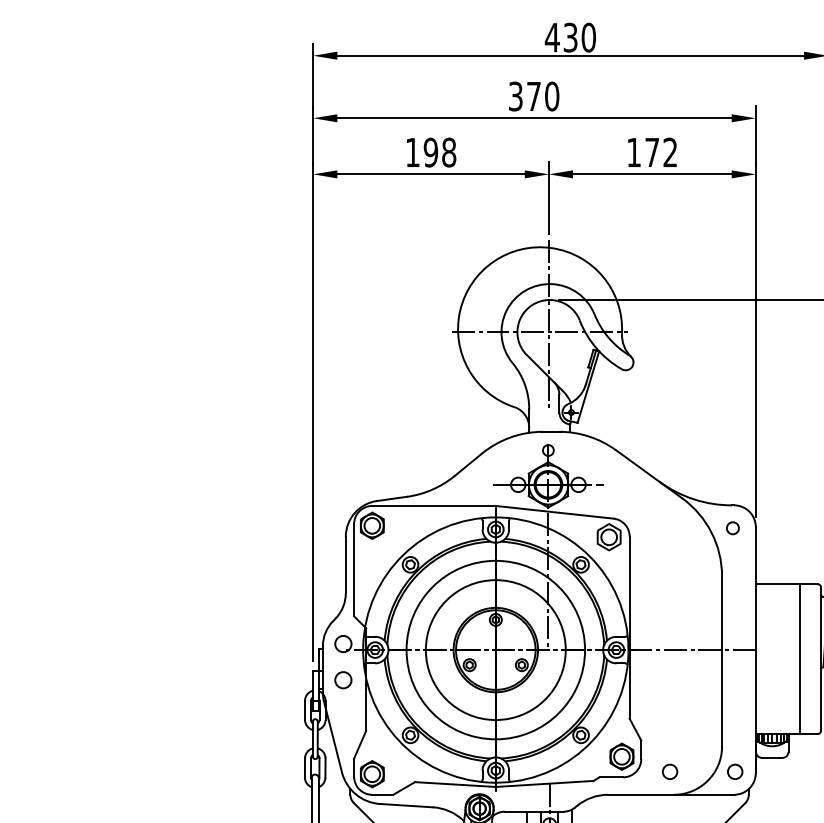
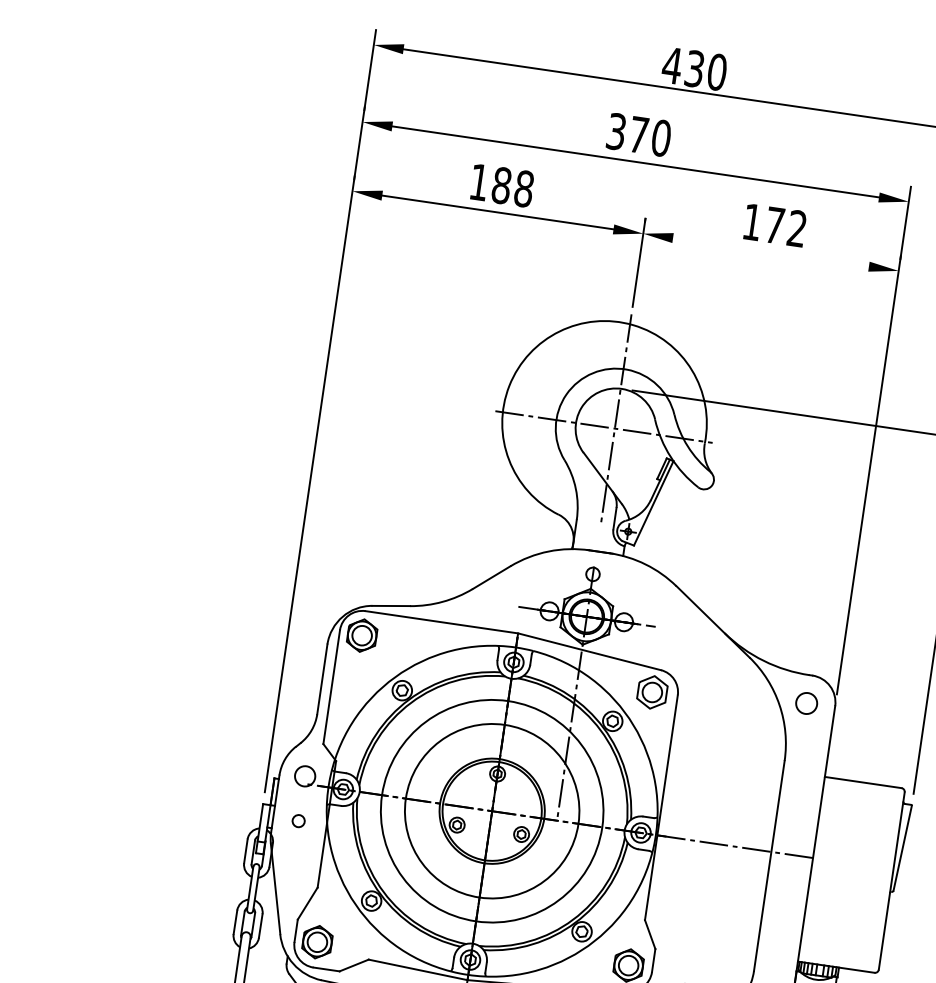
text: (430, 152) -> (501, 185), 198 -> 188
line: (652, 174) -> (771, 252), removed
circle: (732, 528) -> (806, 703), size x1.4
line: (800, 659) -> (866, 877), removed
circle: (343, 680) -> (298, 821), size x0.6

